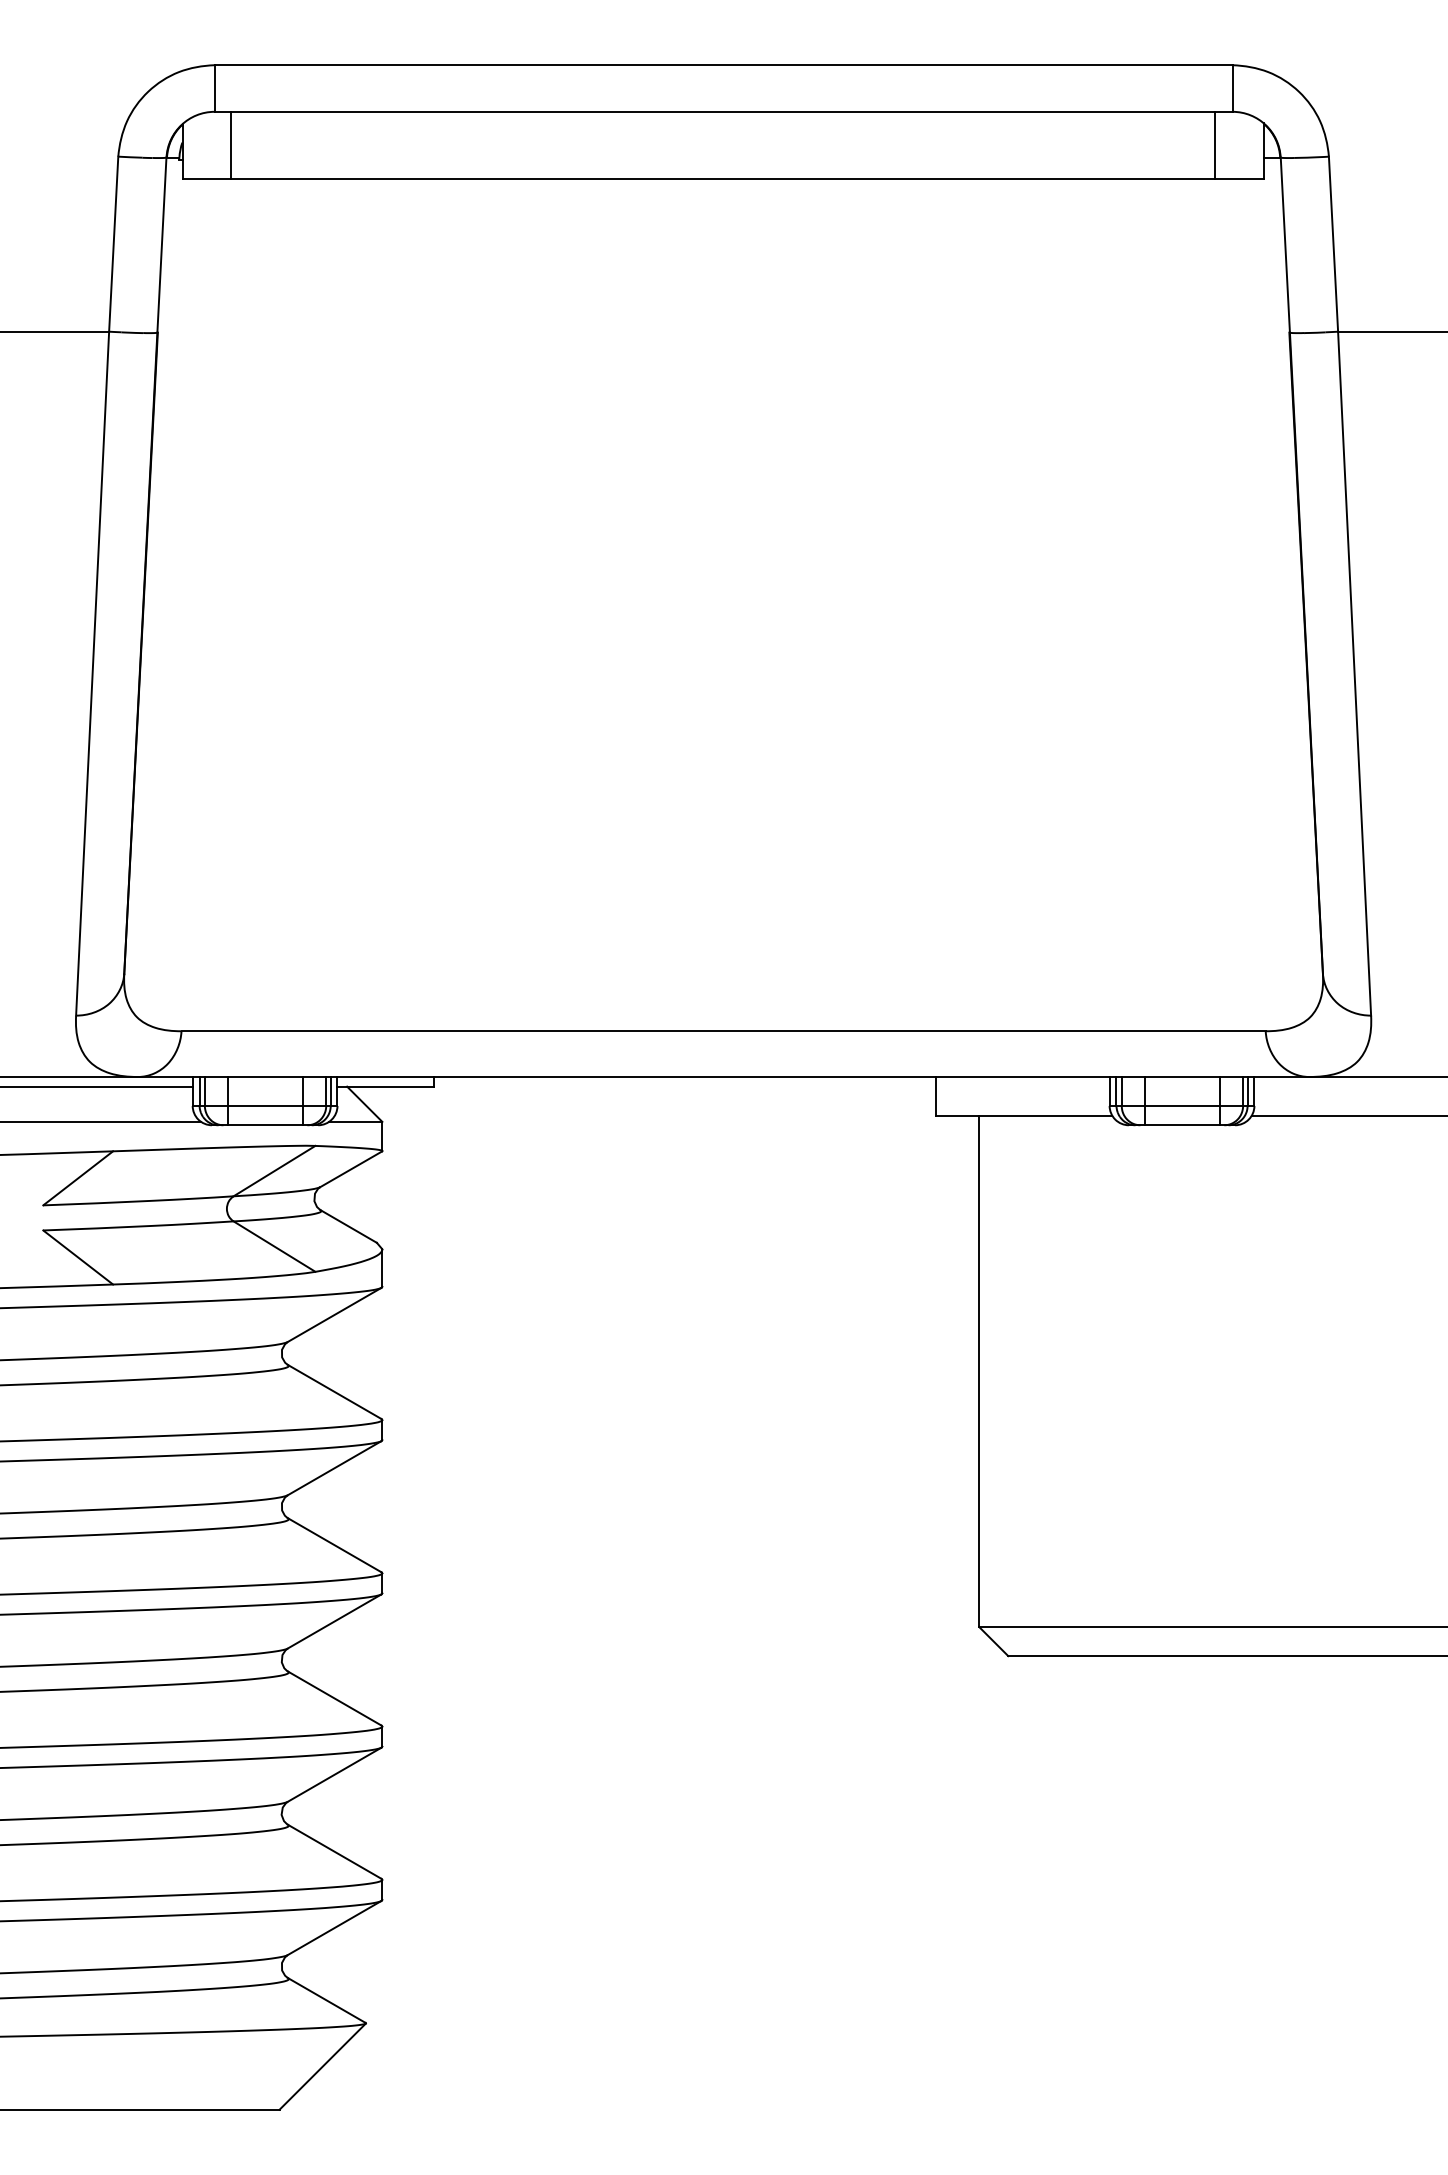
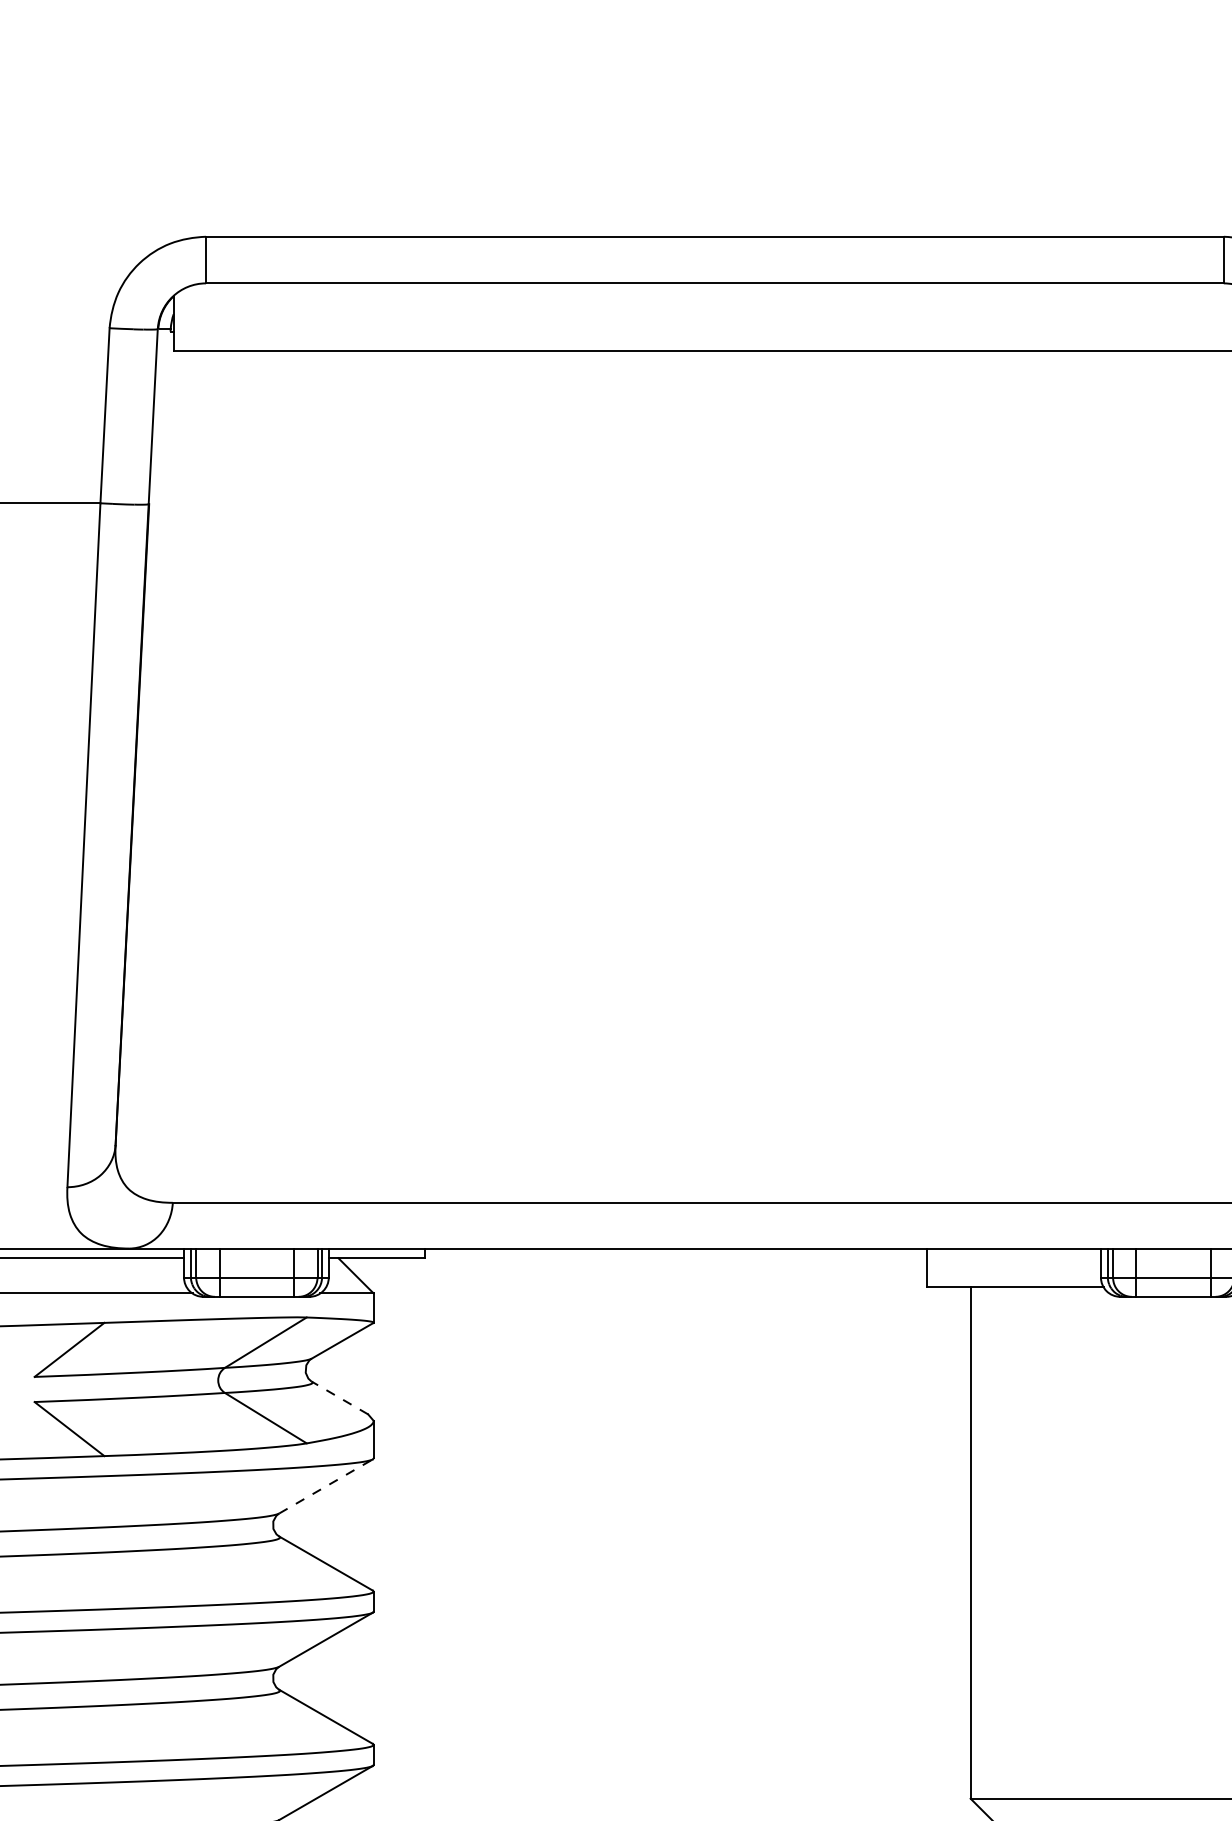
line: (230, 145) -> (221, 317), removed
line: (1215, 145) -> (1206, 317), removed
line: (348, 1226) -> (339, 1398), solid -> dashed
line: (335, 1314) -> (326, 1486), solid -> dashed

